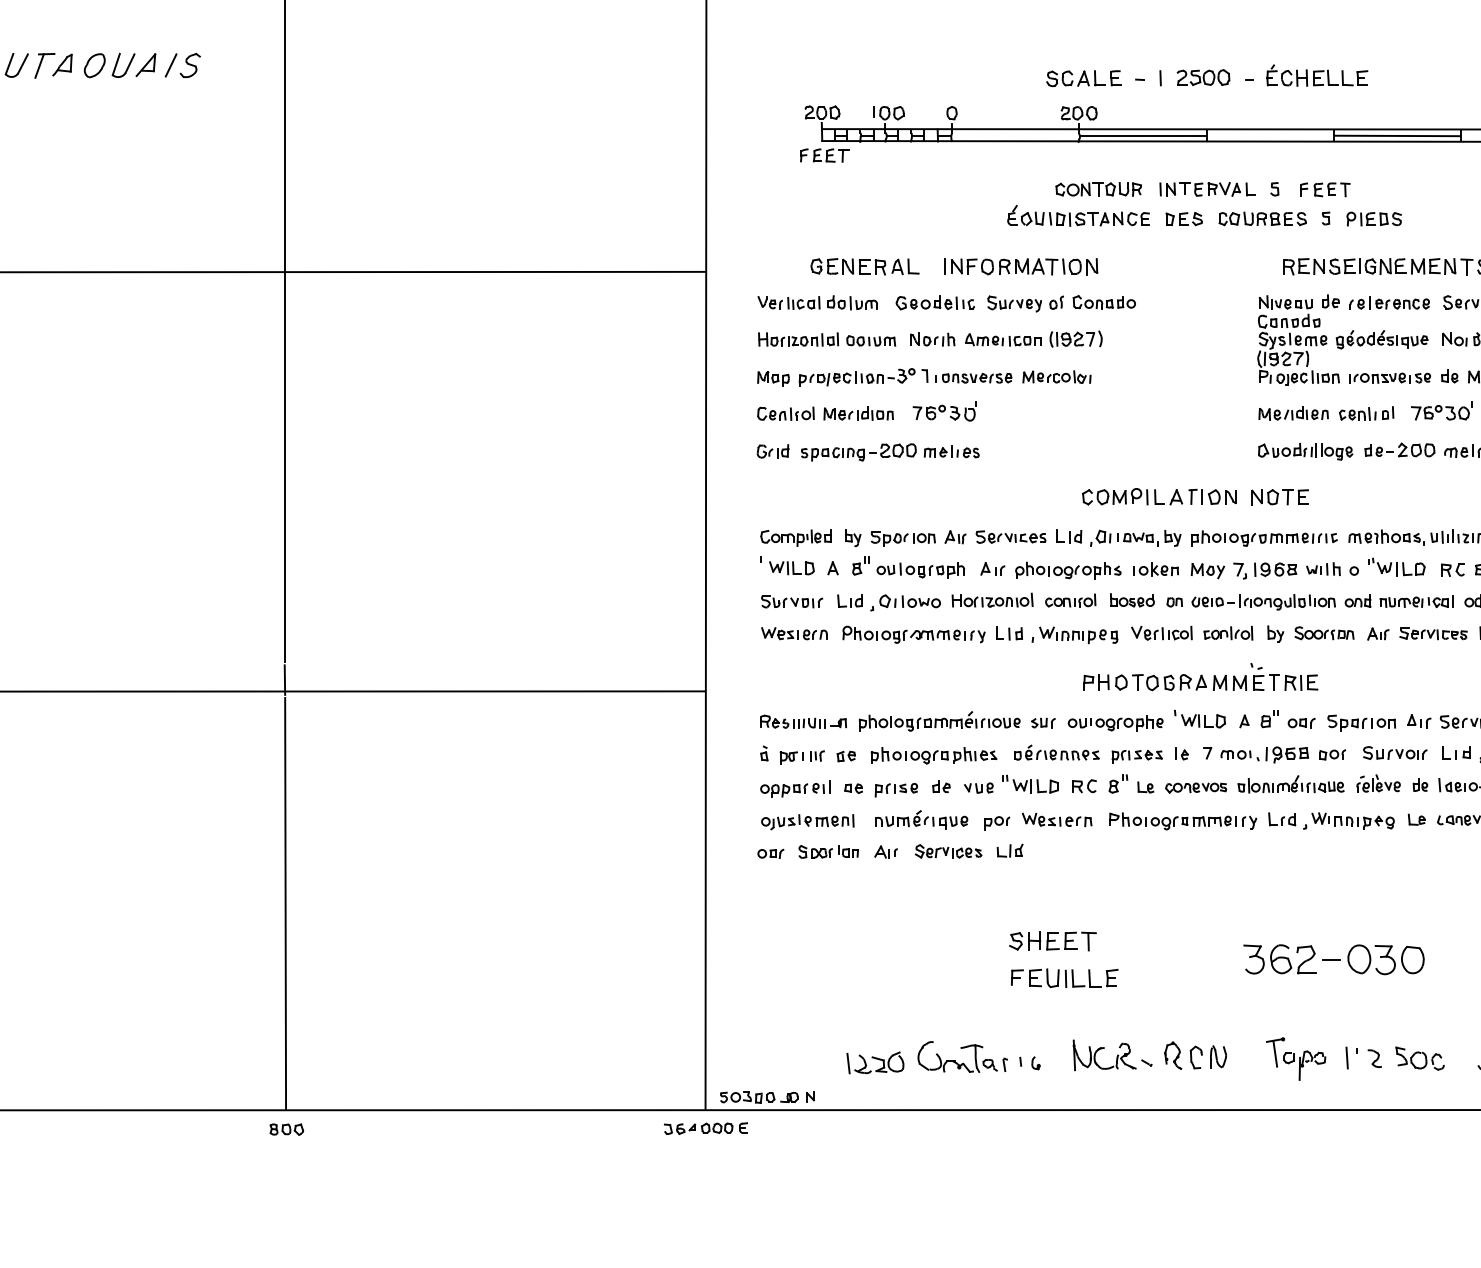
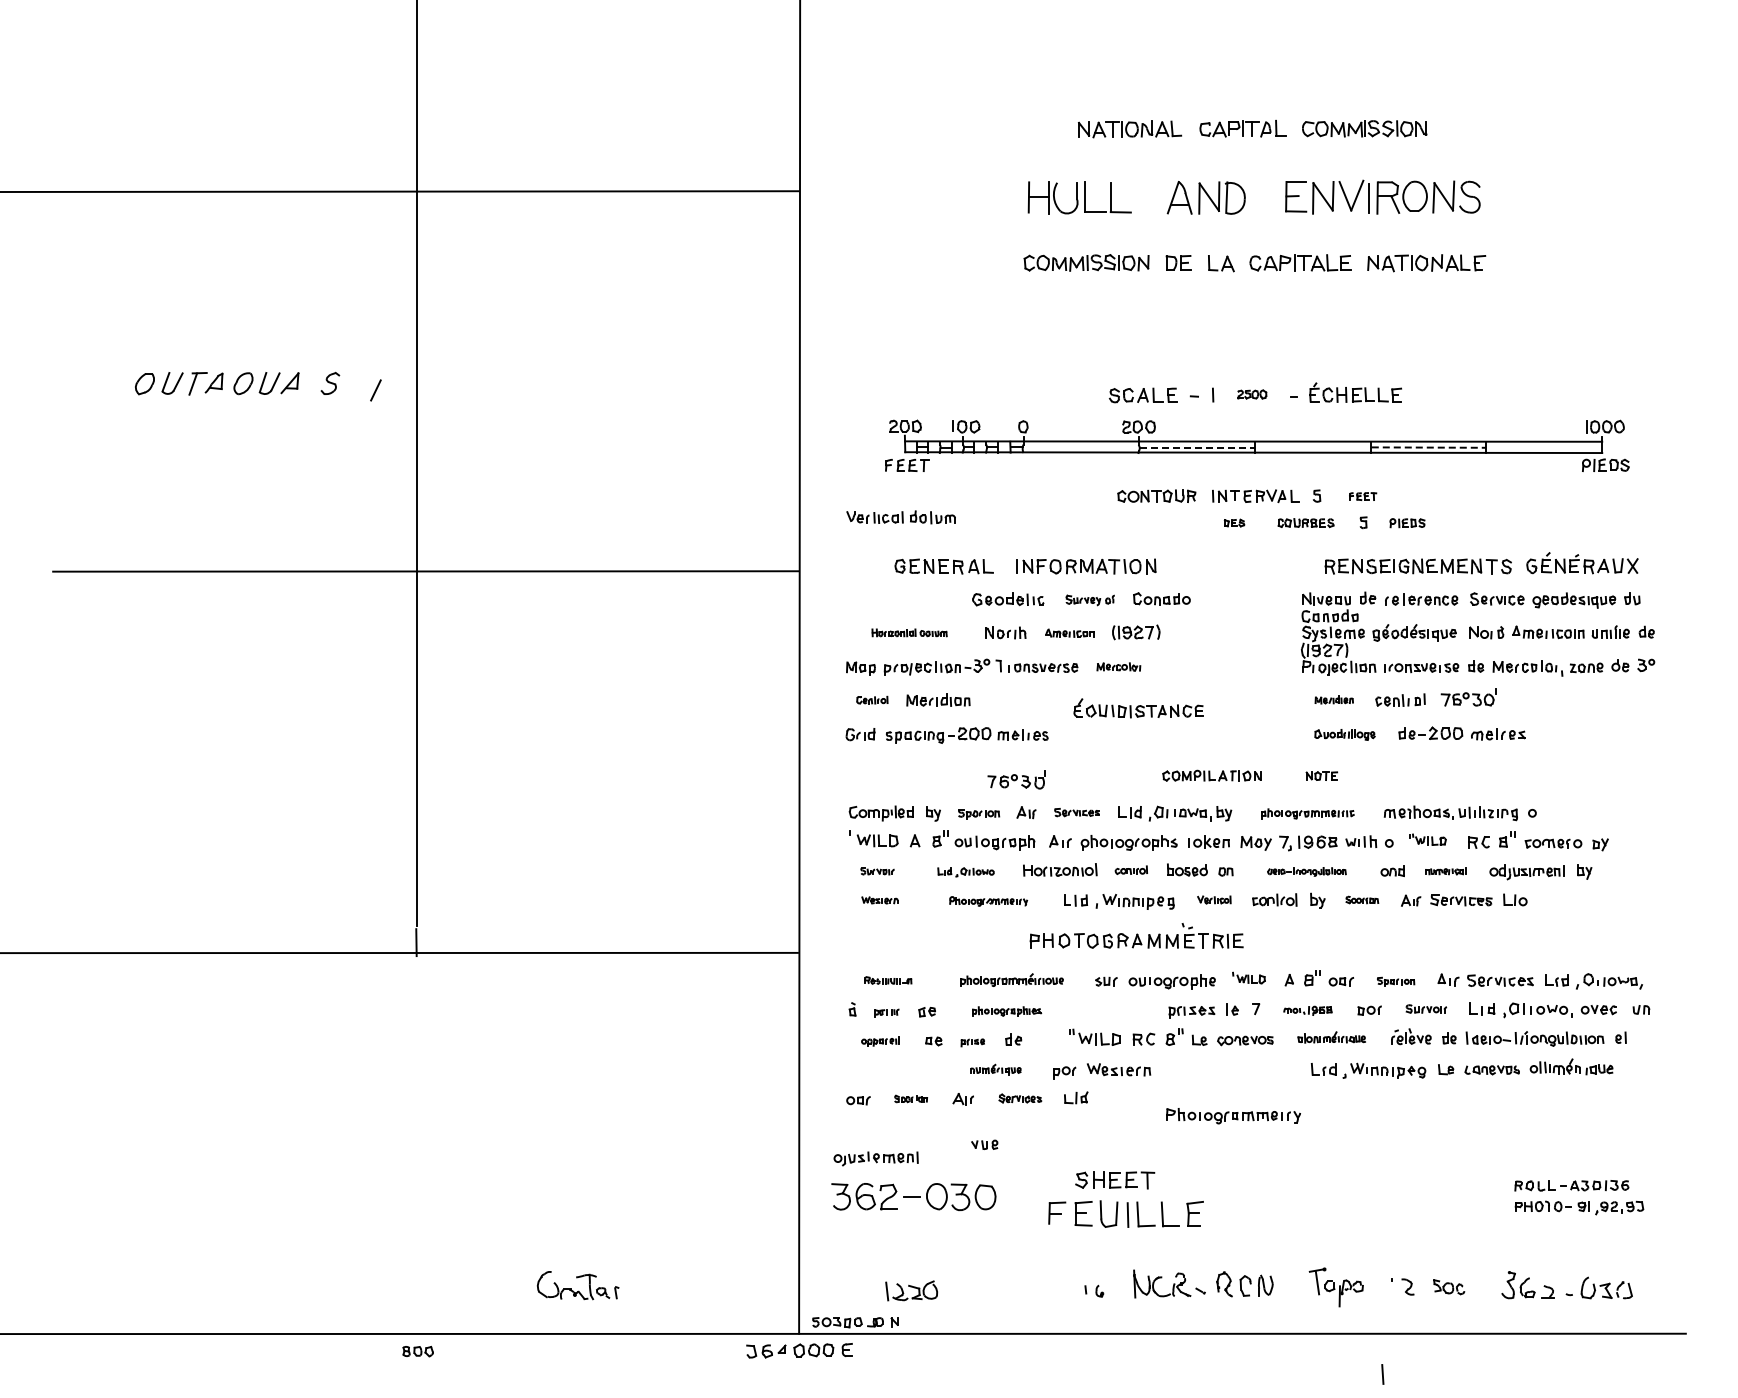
line: (170, 65) -> (375, 390), moved
part: (1203, 77) -> (1252, 394), size x0.6
line: (1143, 135) -> (1197, 447), solid -> dashed
line: (1397, 135) -> (1428, 447), solid -> dashed
part: (1324, 189) -> (1362, 496), size x0.6
part: (1078, 216) -> (1138, 708), moved
part: (1184, 218) -> (1234, 522), size x0.6
part: (1262, 218) -> (1305, 522), size x0.7
part: (1374, 218) -> (1407, 522), size x0.7
part: (816, 302) -> (900, 517), moved
part: (1025, 304) -> (1090, 600), size x0.7
part: (826, 339) -> (909, 632), size x0.6
part: (1002, 340) -> (1069, 633), size x0.7
part: (1056, 376) -> (1118, 666), size x0.7
part: (944, 410) -> (1016, 779), moved
part: (786, 412) -> (872, 699), size x0.6
part: (1294, 412) -> (1334, 699), size x0.6
part: (1305, 451) -> (1344, 734), size x0.7
part: (1158, 496) -> (1211, 775), size x0.7
part: (1279, 496) -> (1321, 775), size x0.6
part: (1010, 537) -> (1076, 812), size x0.7
part: (1264, 538) -> (1307, 813), size x0.7
part: (902, 539) -> (978, 814), size x0.7
part: (1397, 566) -> (1428, 839), size x0.7
part: (1070, 599) -> (1131, 869), size x0.7
part: (791, 601) -> (877, 871), size x0.6
part: (1263, 601) -> (1306, 871), size x0.6
part: (1416, 601) -> (1445, 871), size x0.6
part: (888, 603) -> (965, 872), size x0.6
part: (1162, 632) -> (1214, 899), size x0.6
part: (1324, 632) -> (1362, 899), size x0.6
part: (793, 633) -> (879, 900), size x0.6
part: (913, 634) -> (988, 901), size x0.6
part: (1200, 676) -> (1136, 935), moved
part: (1199, 718) -> (1248, 977), size x0.7
part: (938, 720) -> (1011, 979), size x0.7
part: (802, 721) -> (887, 980), size x0.6
part: (1361, 722) -> (1395, 981), size x0.6
part: (1056, 752) -> (1118, 1008), removed
part: (1395, 752) -> (1426, 1008), size x0.7
part: (1264, 754) -> (1307, 1010), size x0.6
part: (933, 755) -> (1006, 1011), size x0.6
part: (801, 756) -> (886, 1012), size x0.6
part: (1290, 784) -> (1331, 1037), size x0.7
part: (978, 787) -> (984, 1144), moved
part: (794, 788) -> (880, 1041), size x0.6
part: (896, 789) -> (972, 1042), size x0.6
part: (921, 819) -> (995, 1069), size x0.6
part: (807, 821) -> (875, 1158), moved
part: (1183, 821) -> (1233, 1116), moved
part: (827, 851) -> (910, 1098), size x0.6
part: (948, 851) -> (1020, 1098), size x0.7
line: (284, 903) -> (416, 1145), removed
part: (1333, 960) -> (913, 1197), moved
part: (1064, 977) -> (1125, 1213), size x1.6
part: (962, 1056) -> (577, 1285), moved
line: (1346, 1058) -> (1382, 1374), moved
part: (1419, 1059) -> (1448, 1287), size x0.7
part: (875, 1062) -> (911, 1290), moved
part: (705, 1128) -> (799, 1350), size x1.4

